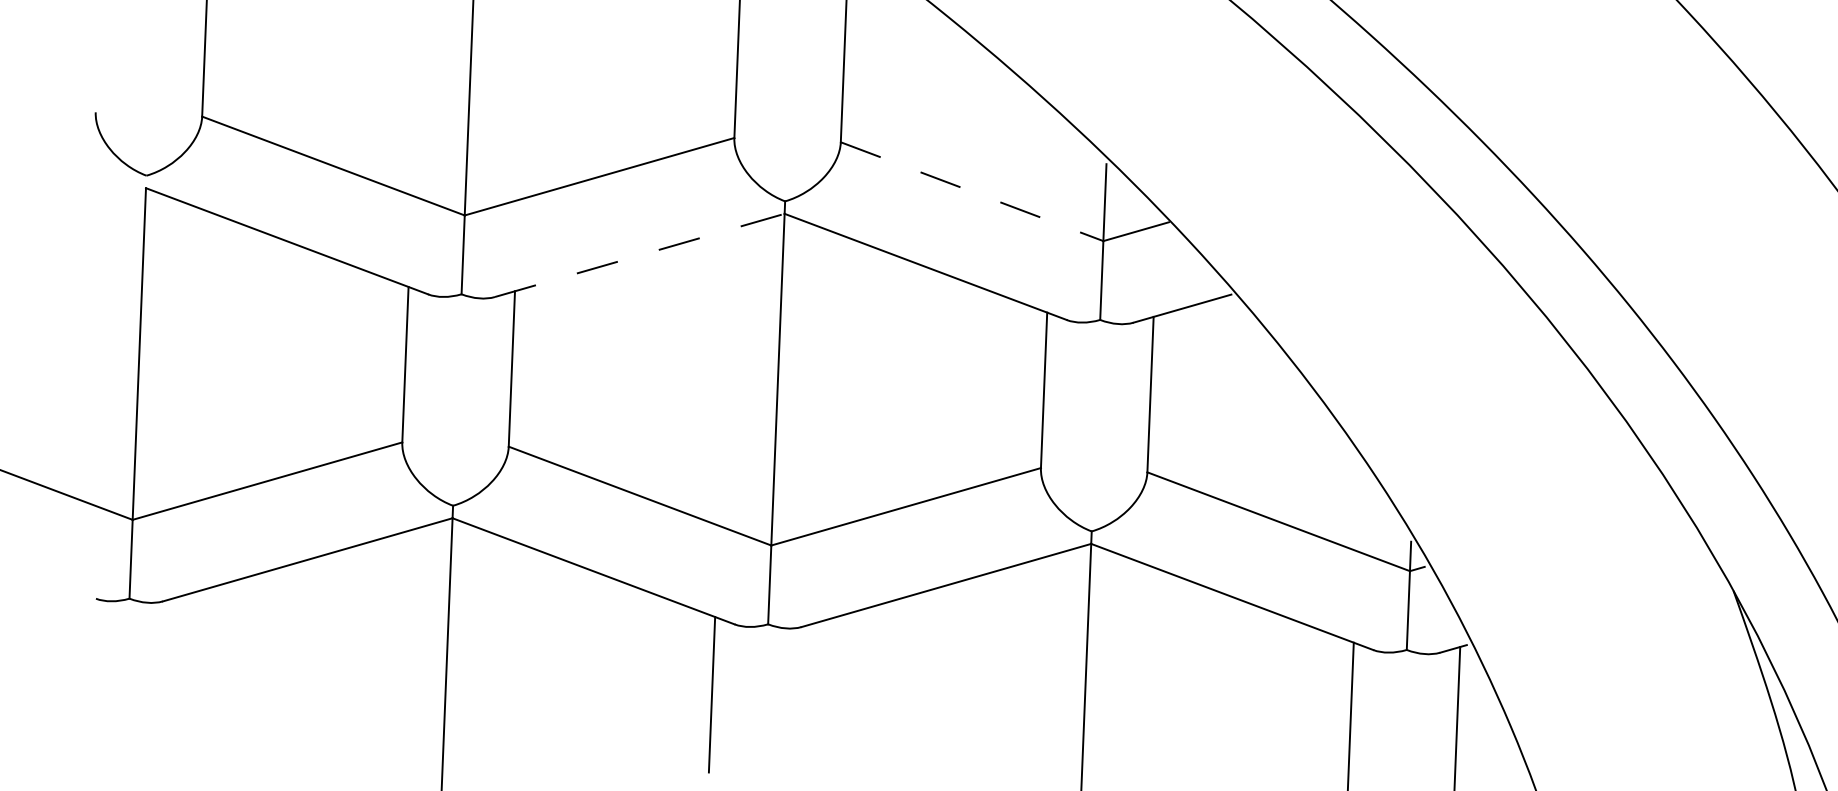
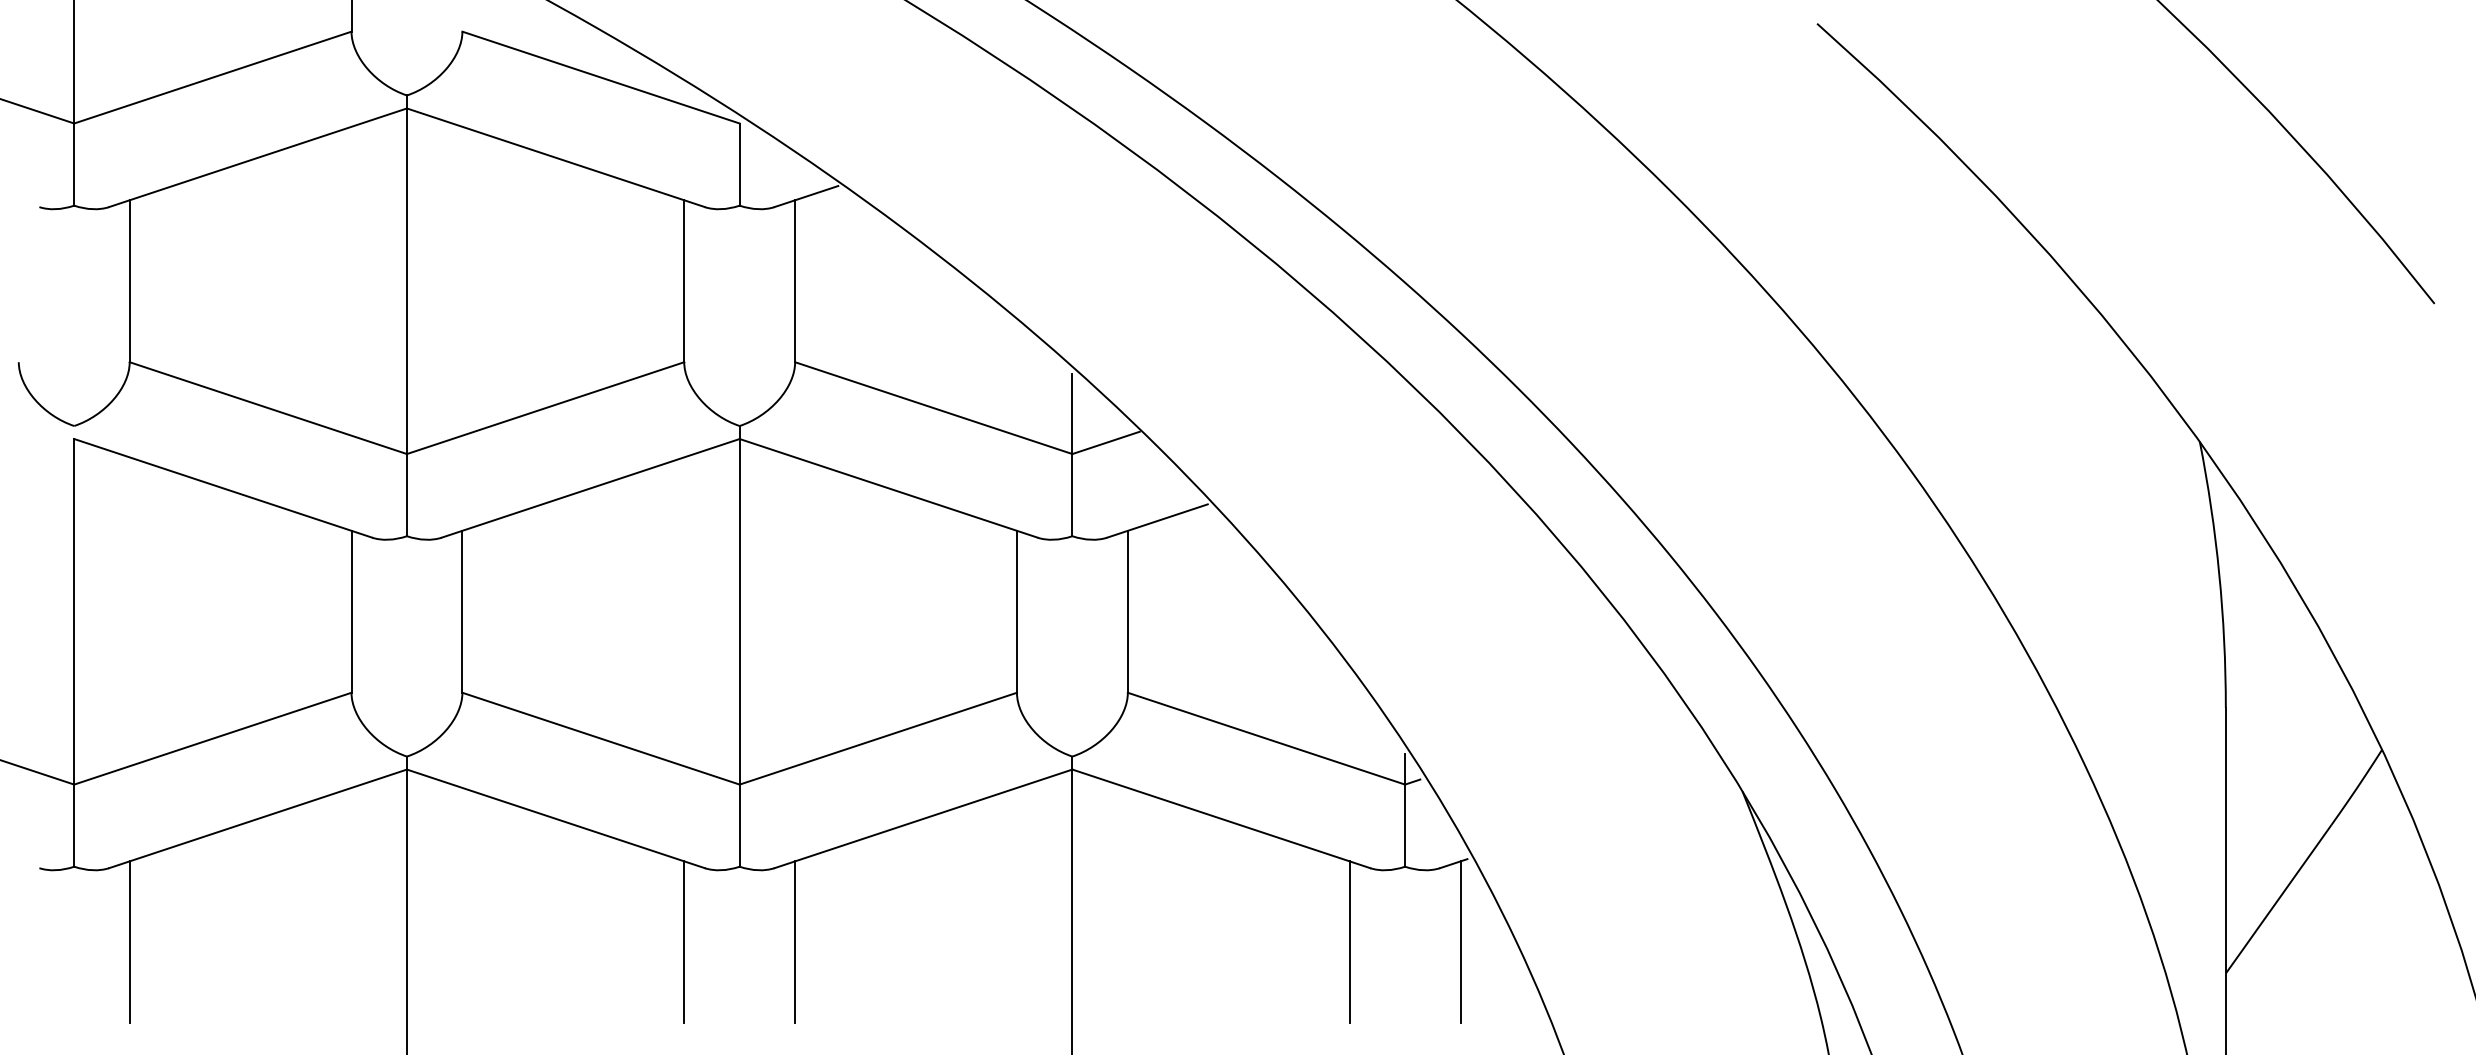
line: (972, 192) -> (934, 408), dashed -> solid
line: (639, 255) -> (590, 488), dashed -> solid
line: (179, 673) -> (129, 942), added
line: (818, 699) -> (795, 942), added

